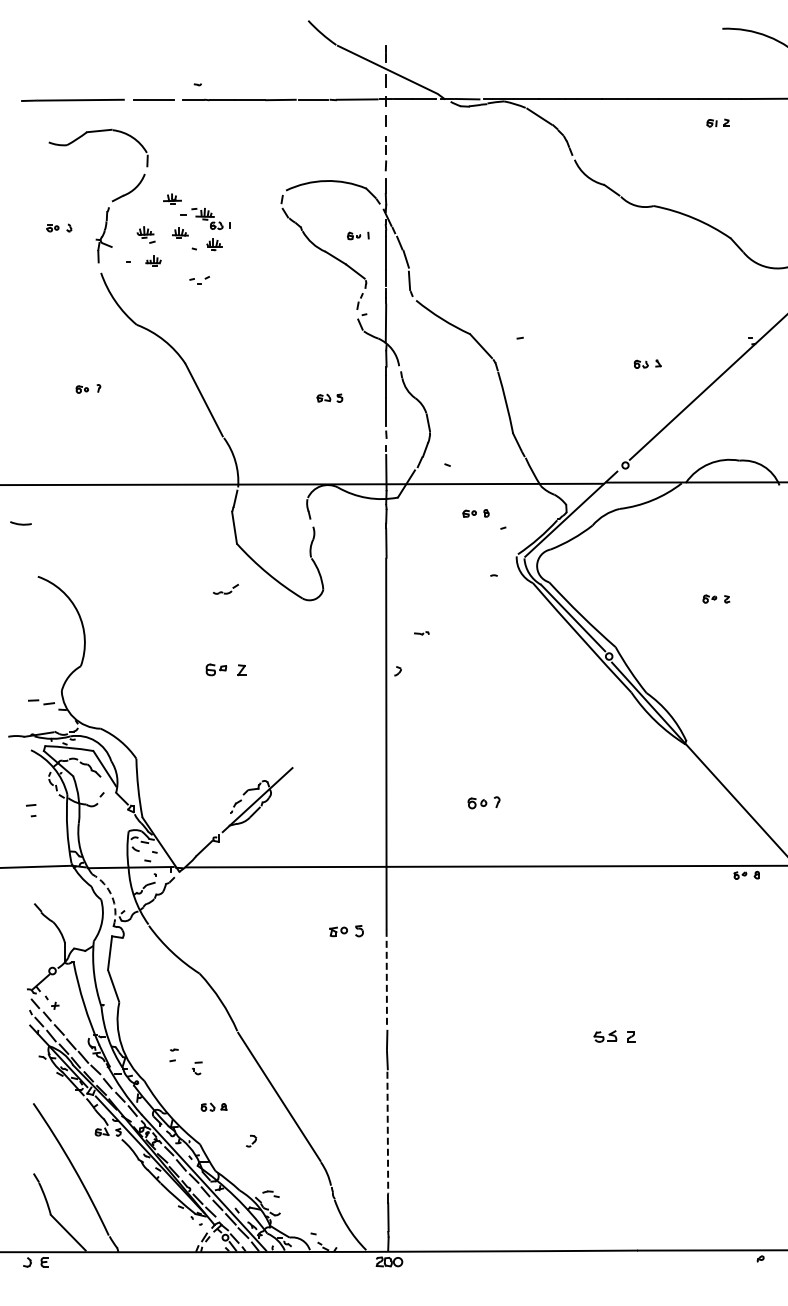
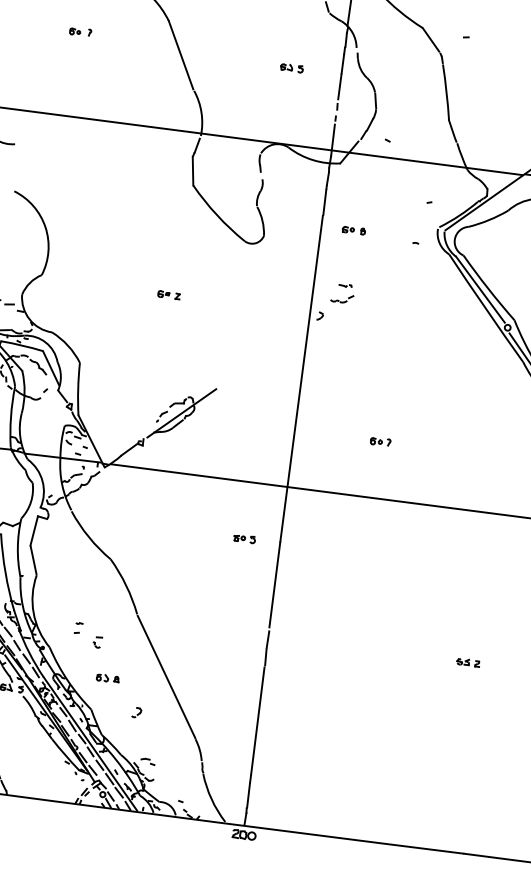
part: (475, 513) -> (353, 230), moved
part: (225, 588) -> (341, 297), moved
part: (225, 669) -> (168, 294), size x0.62
part: (483, 802) -> (380, 441), size x0.71
arc: (112, 896) -> (42, 481), dashed -> solid
part: (345, 930) -> (244, 538), size x0.71
line: (386, 978) -> (274, 585), dashed -> solid
part: (613, 1036) -> (467, 662), size x0.62
line: (387, 1133) -> (257, 721), dashed -> solid

